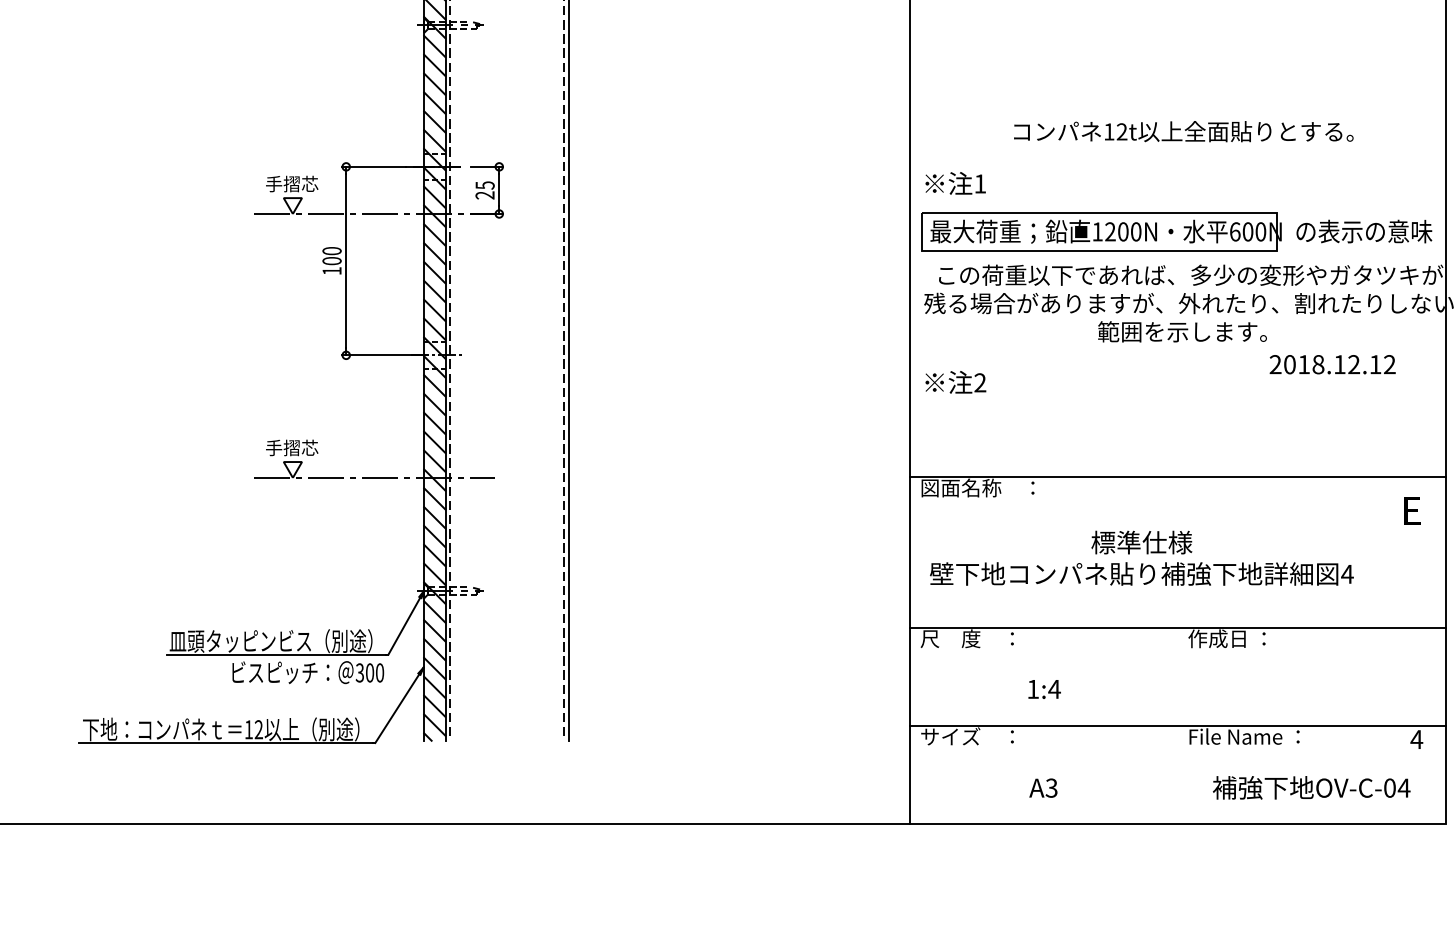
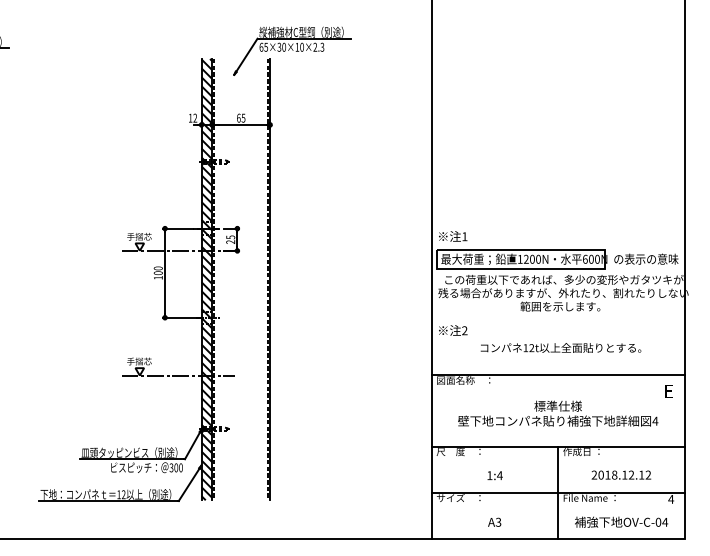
text: (1182, 130) -> (560, 347), moved
text: (1332, 363) -> (621, 474), moved
text: (1142, 557) -> (558, 413), moved
line: (1178, 725) -> (558, 492), added

